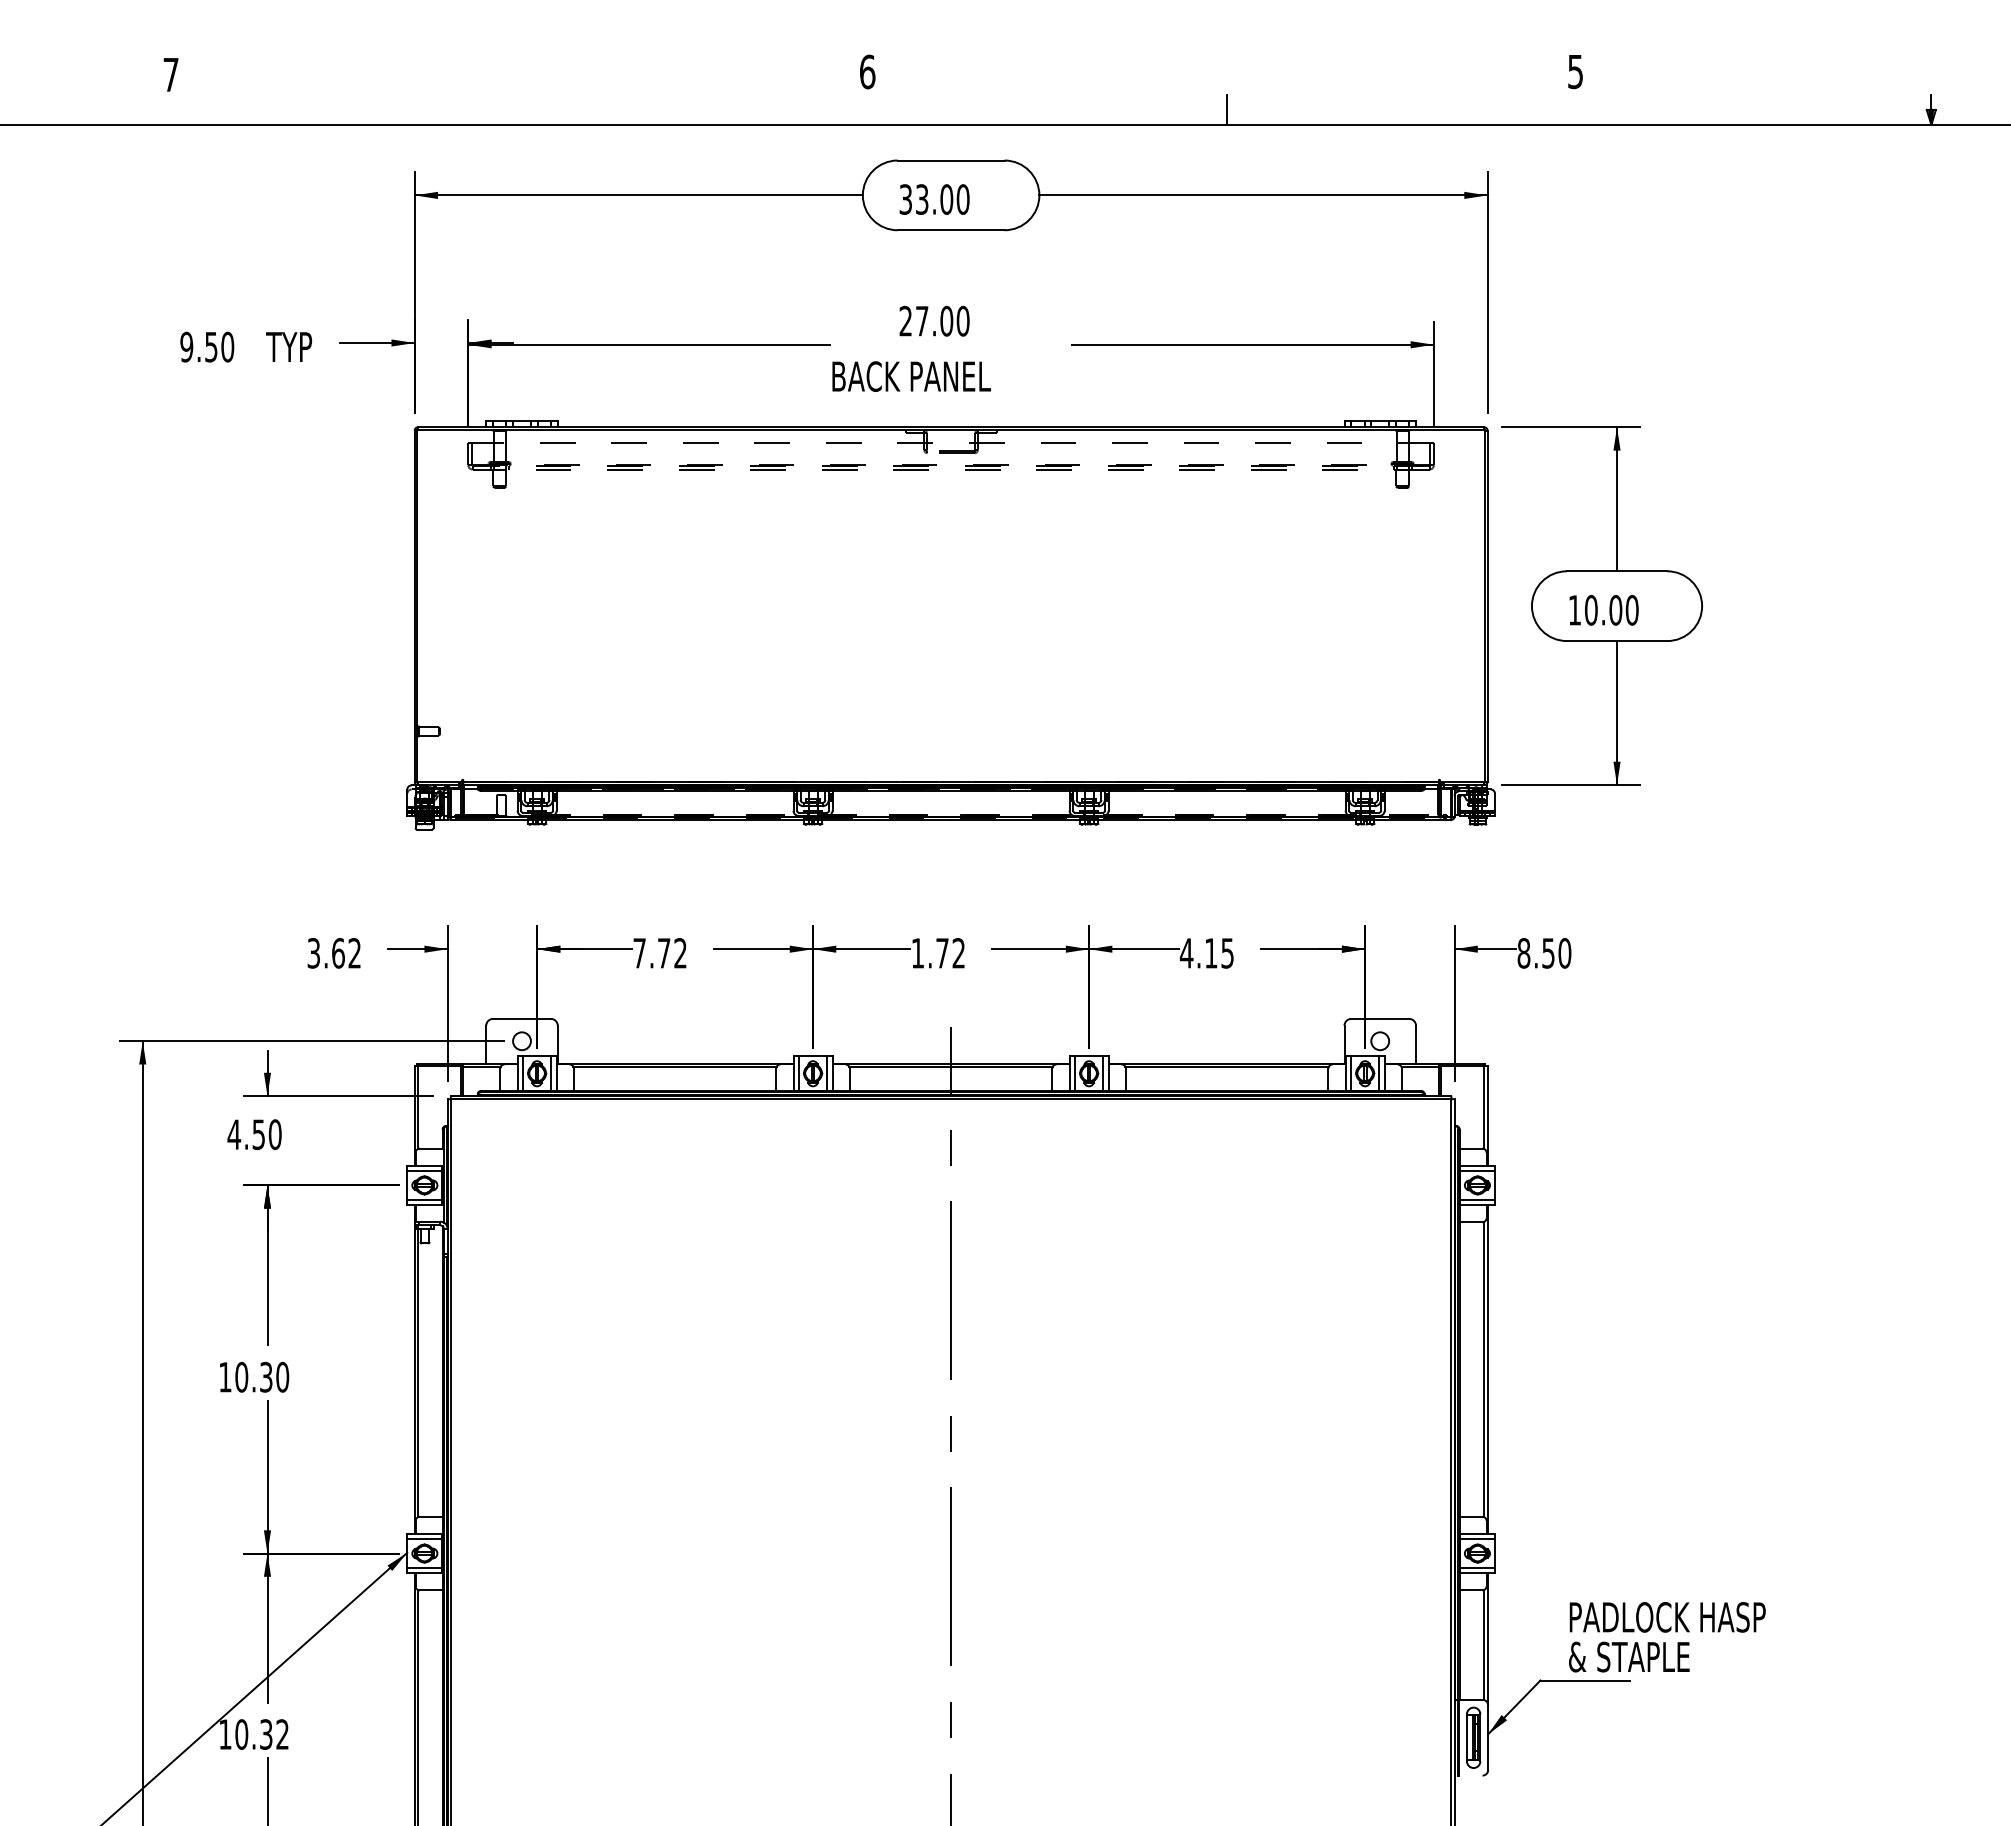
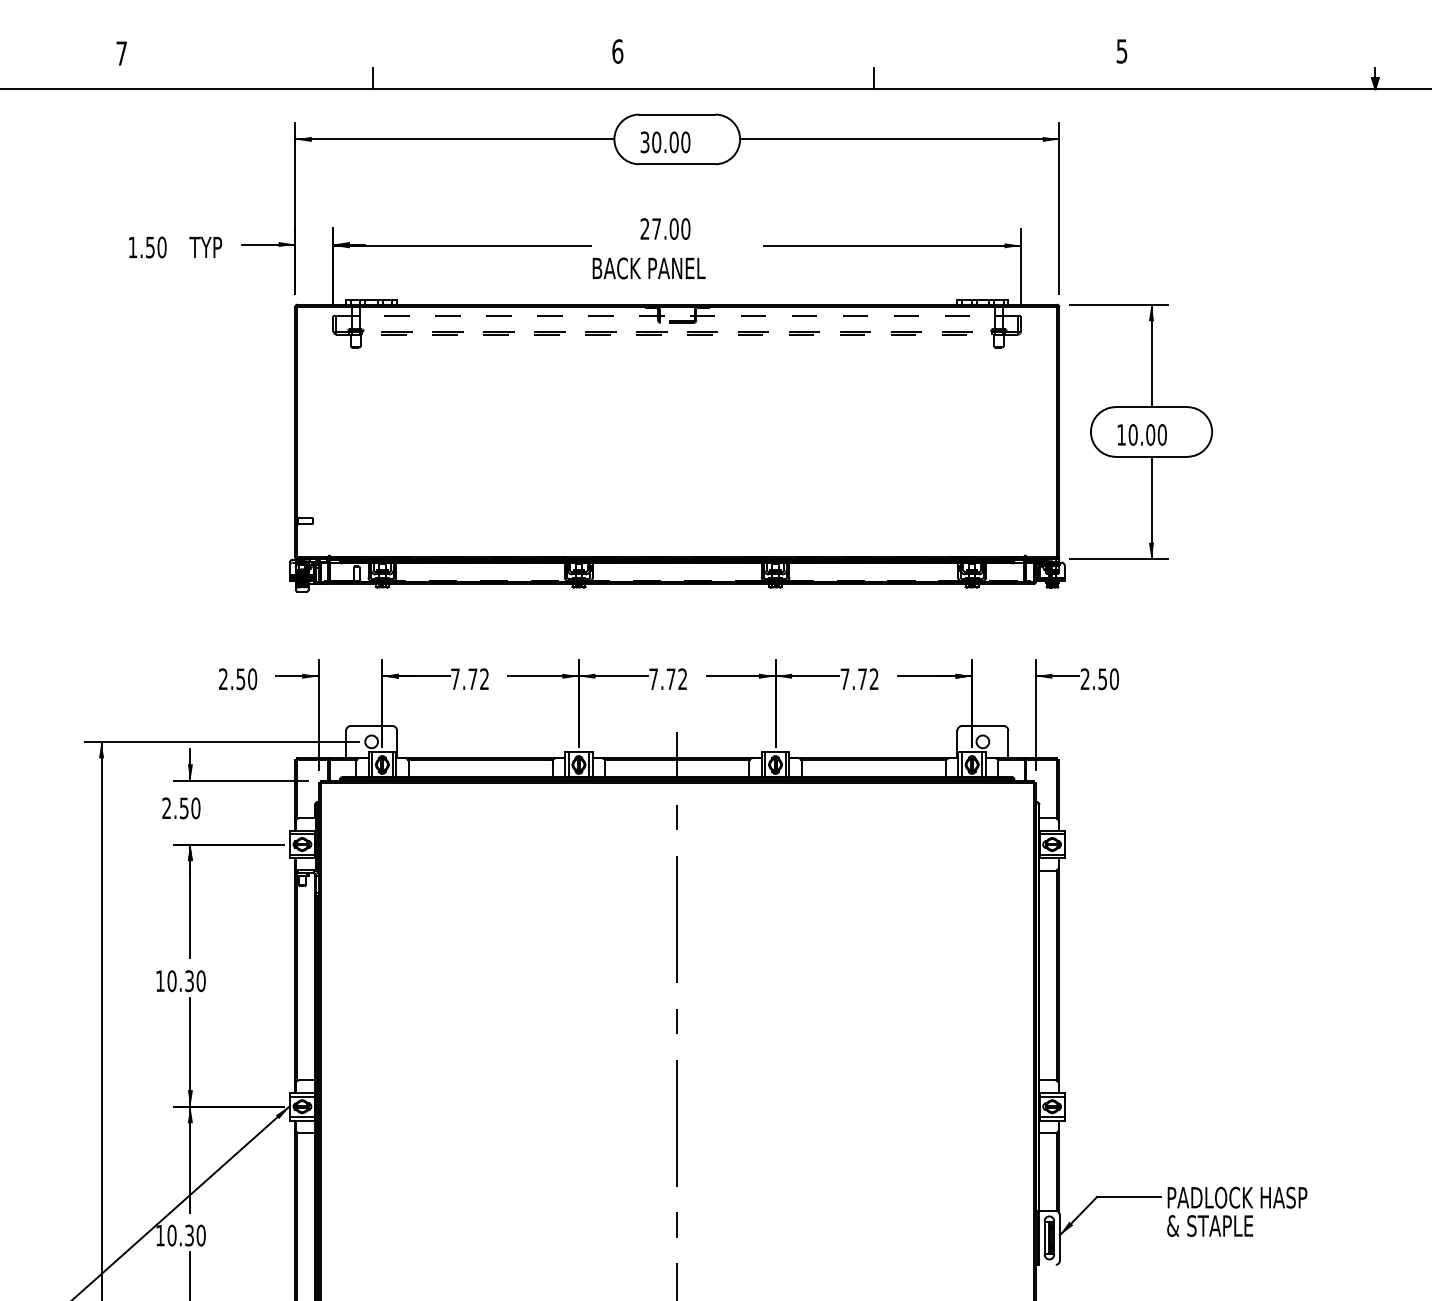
line: (523, 109) -> (372, 78), added
text: (921, 199) -> (656, 142), 33.00 -> 30.00
text: (186, 346) -> (132, 247), 9.50 -> 1.50
text: (334, 953) -> (238, 679), 3.62 -> 2.50
text: (917, 953) -> (653, 679), 1.72 -> 7.72
text: (1206, 953) -> (859, 679), 4.15 -> 7.72
text: (1523, 953) -> (1084, 679), 8.50 -> 2.50
text: (234, 1134) -> (166, 808), 4.50 -> 2.50
text: (1667, 1637) -> (1237, 1212), moved
text: (282, 1734) -> (201, 1235), 10.32 -> 10.30

